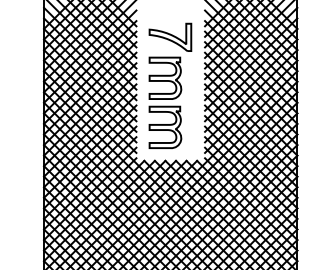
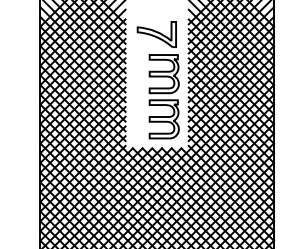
part: (165, 102) -> (164, 96), moved

